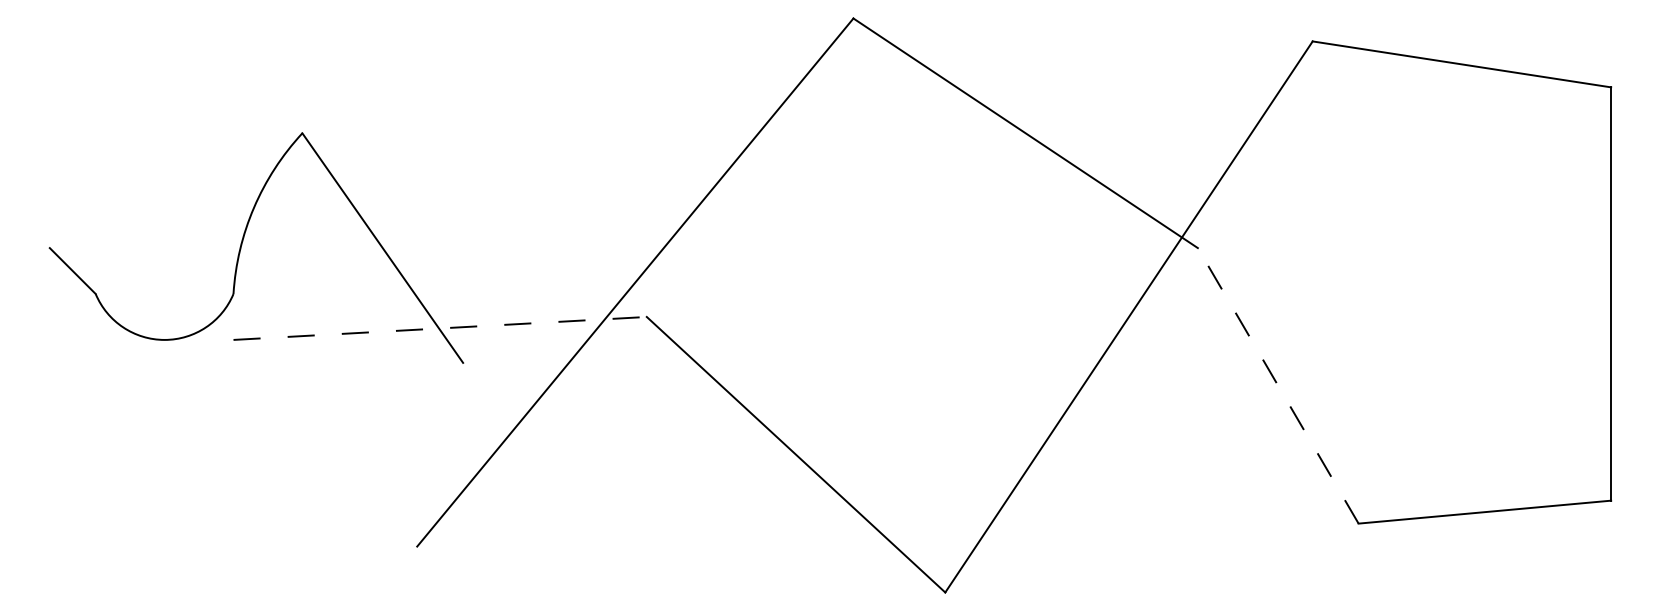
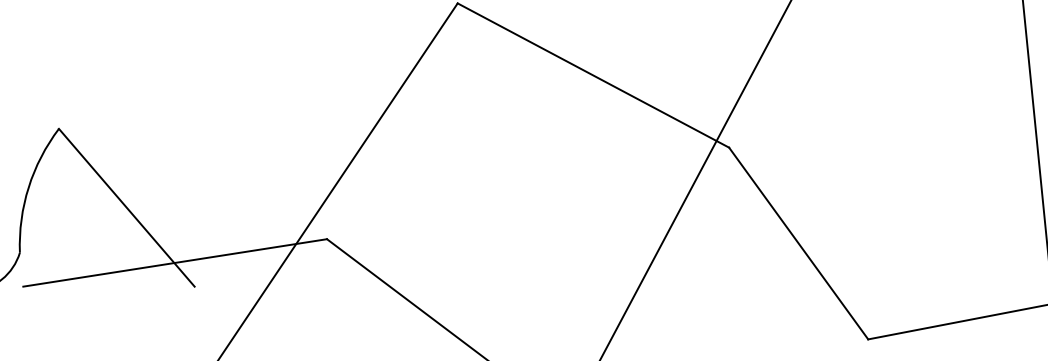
line: (440, 328) -> (175, 262), dashed -> solid
line: (1277, 385) -> (798, 243), dashed -> solid

